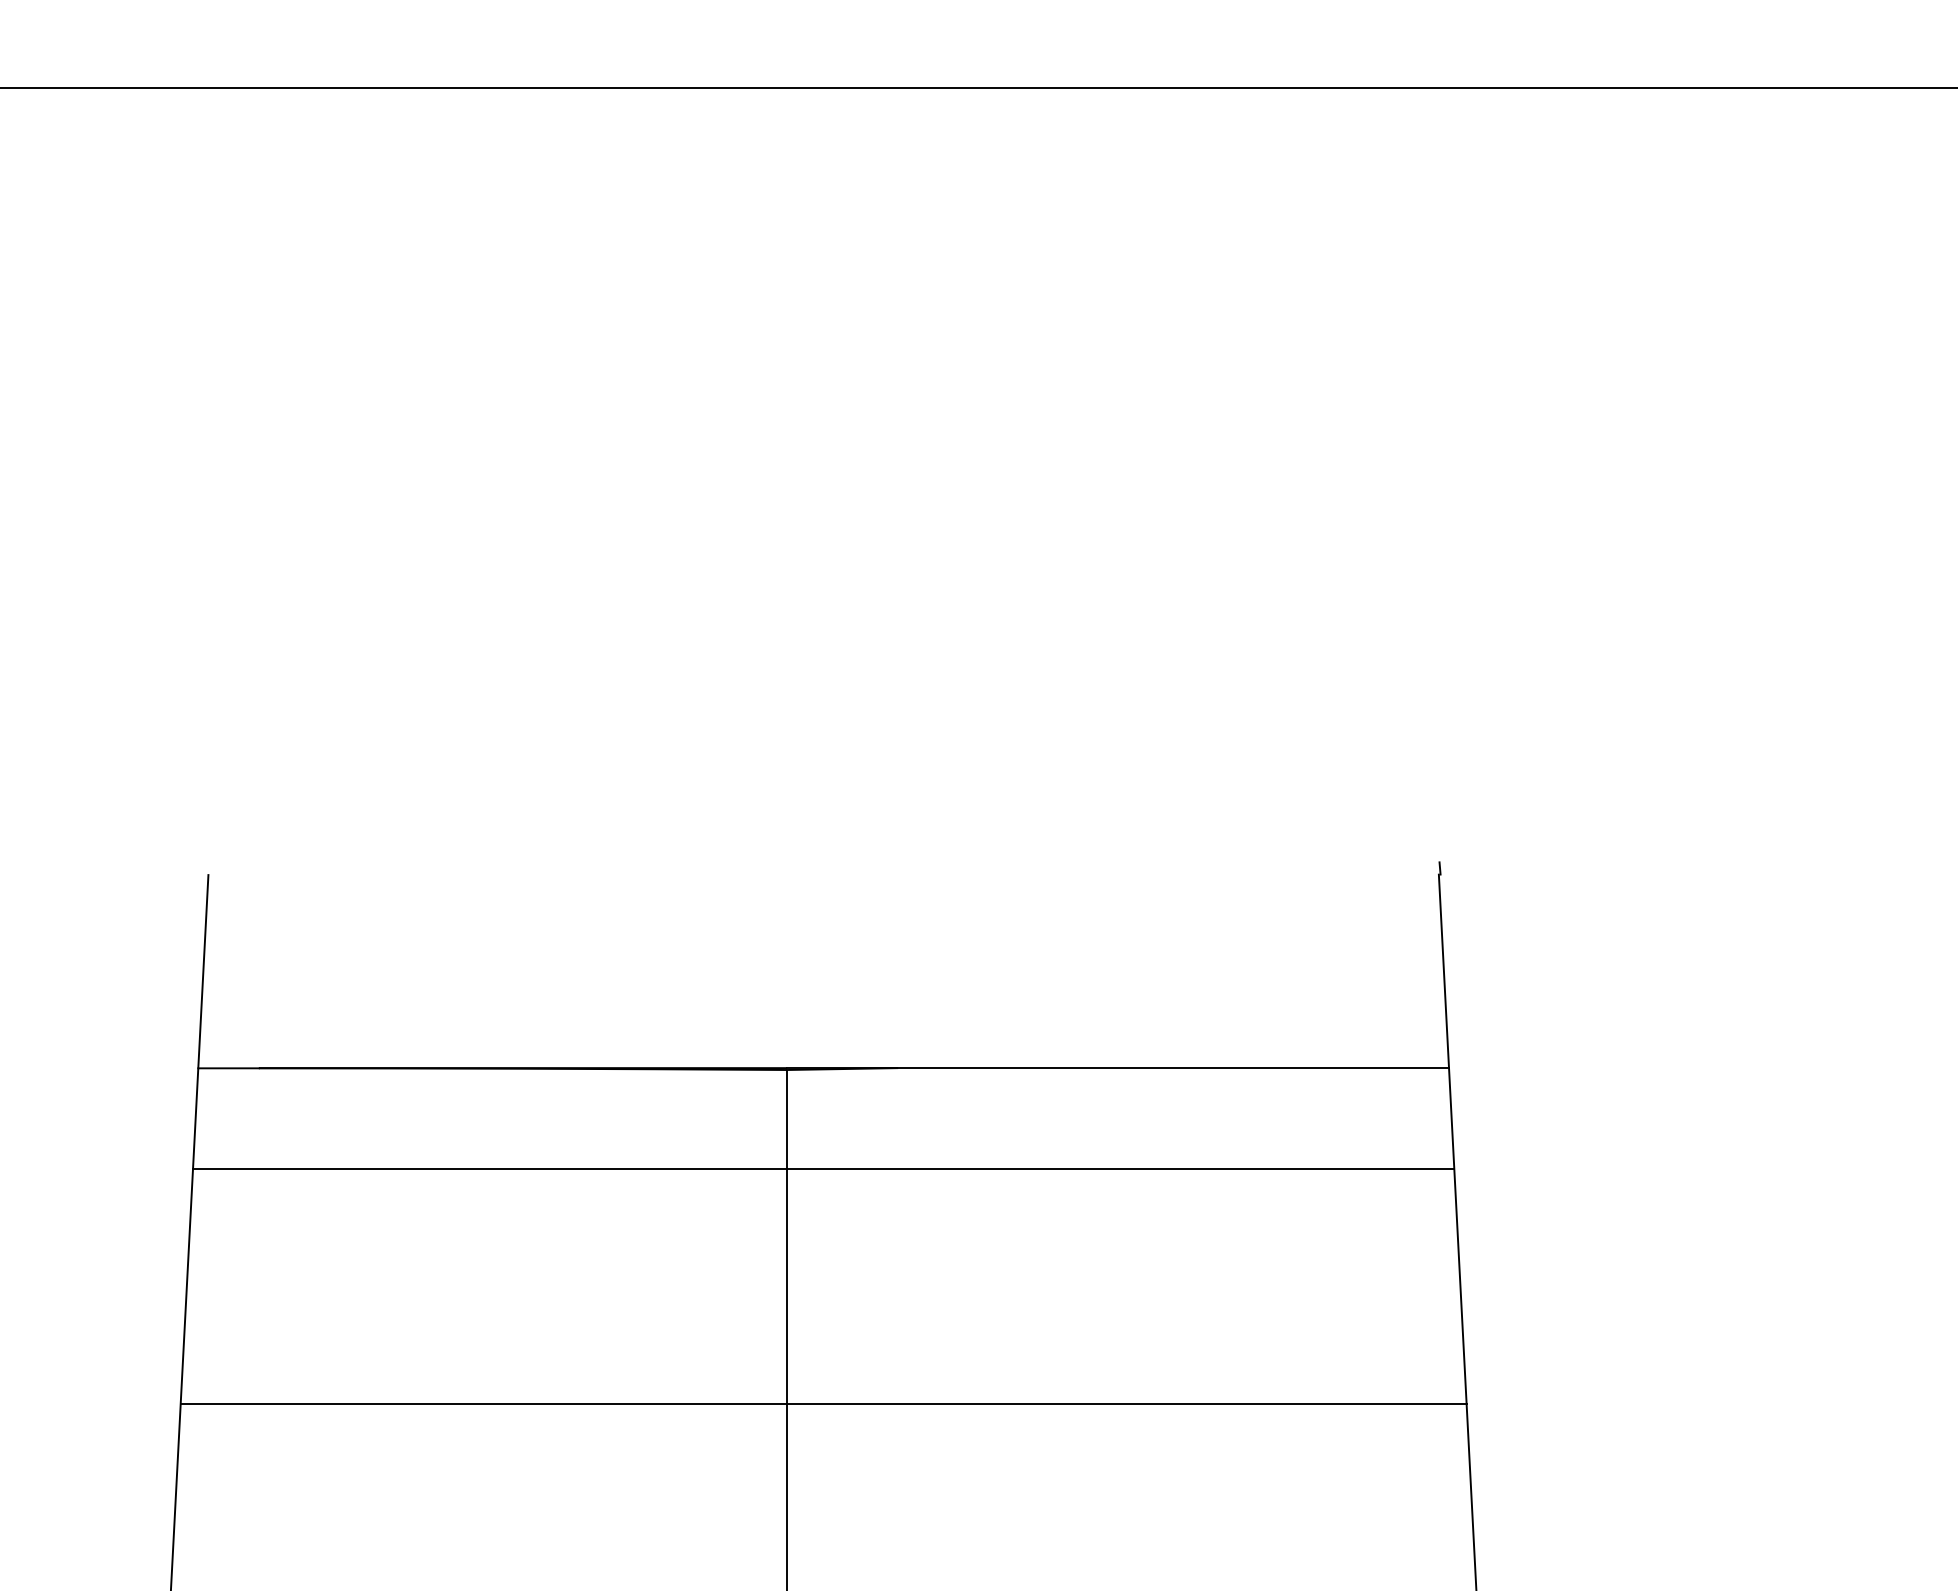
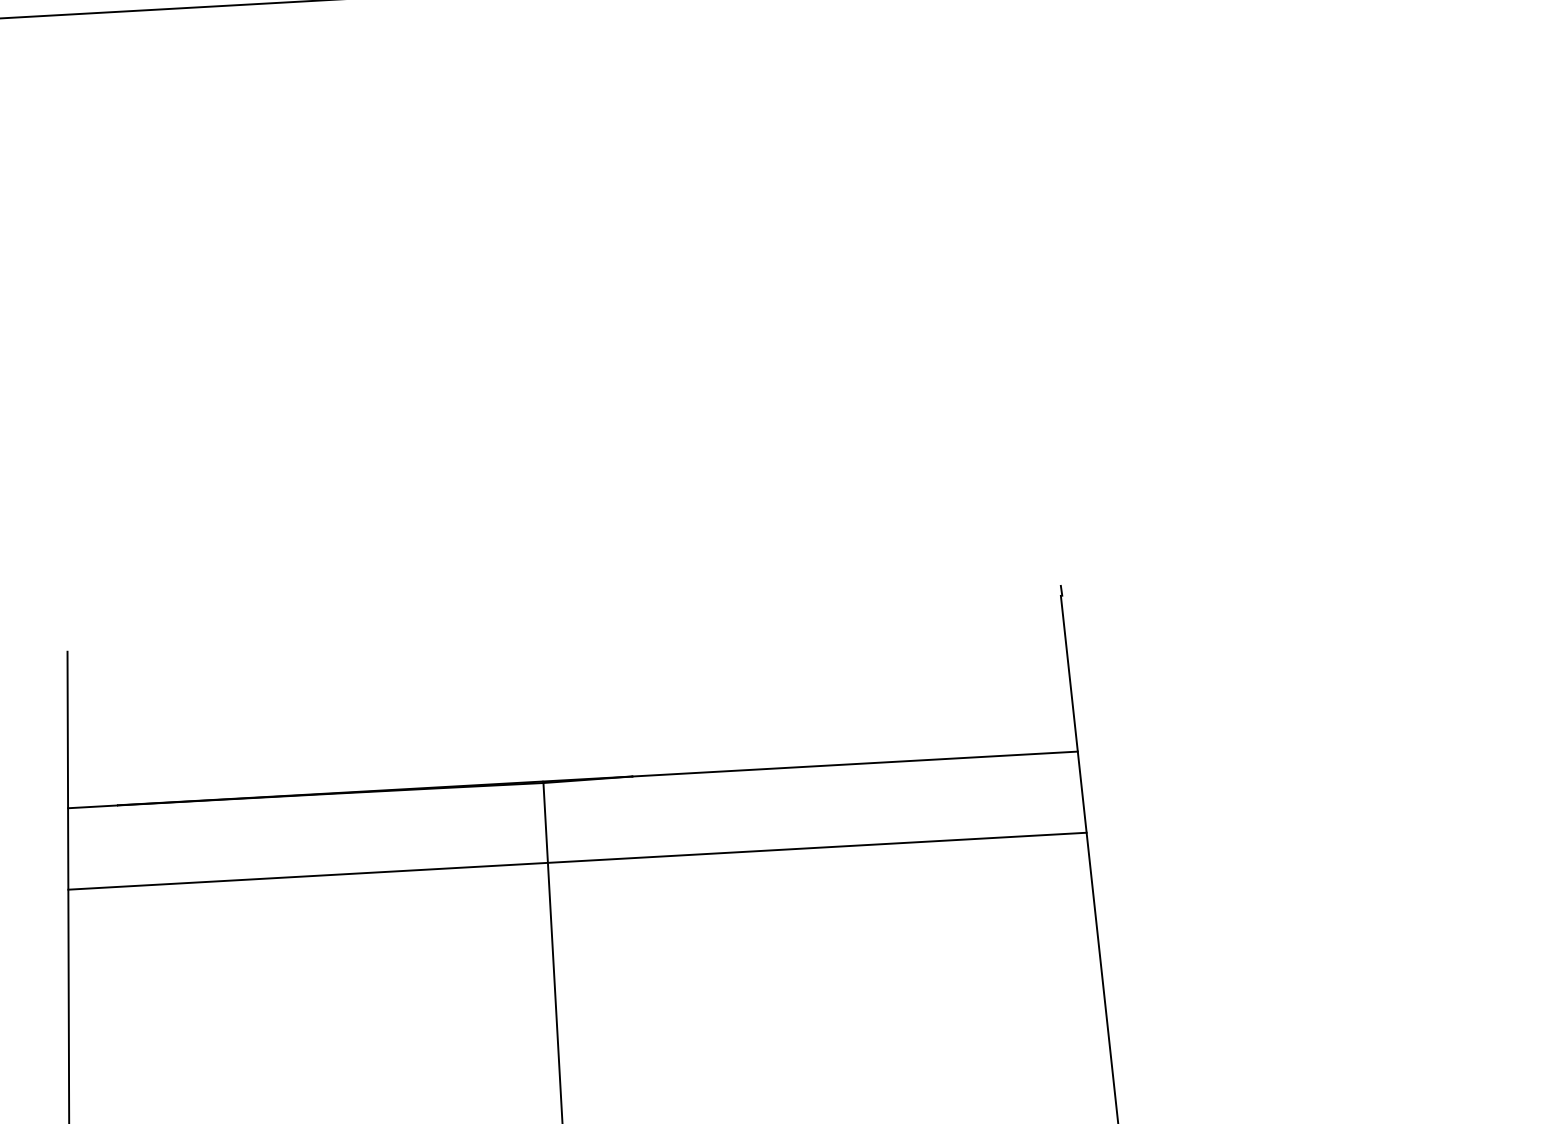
line: (823, 1404) -> (587, 1051), removed

